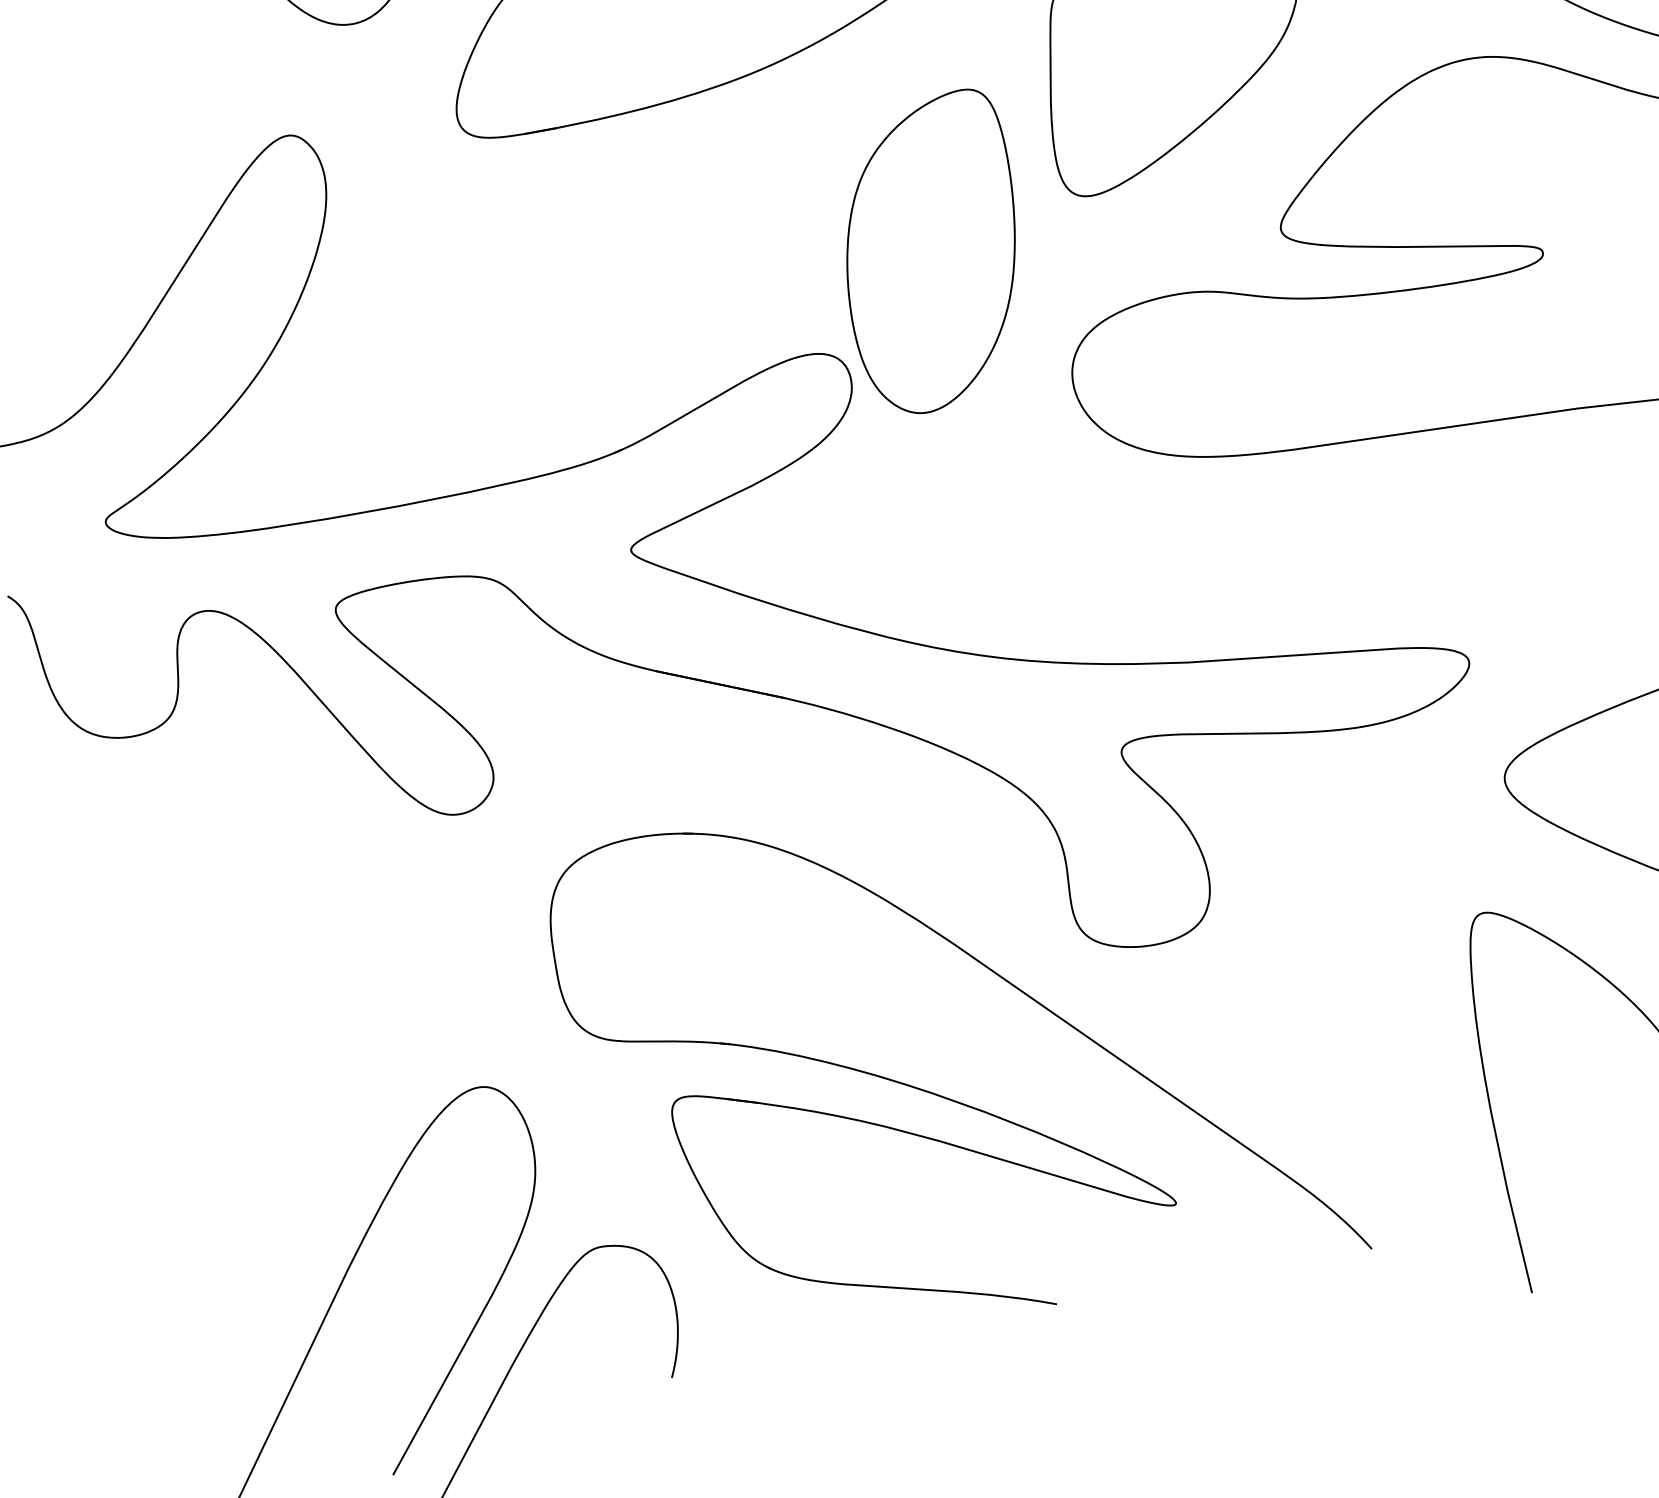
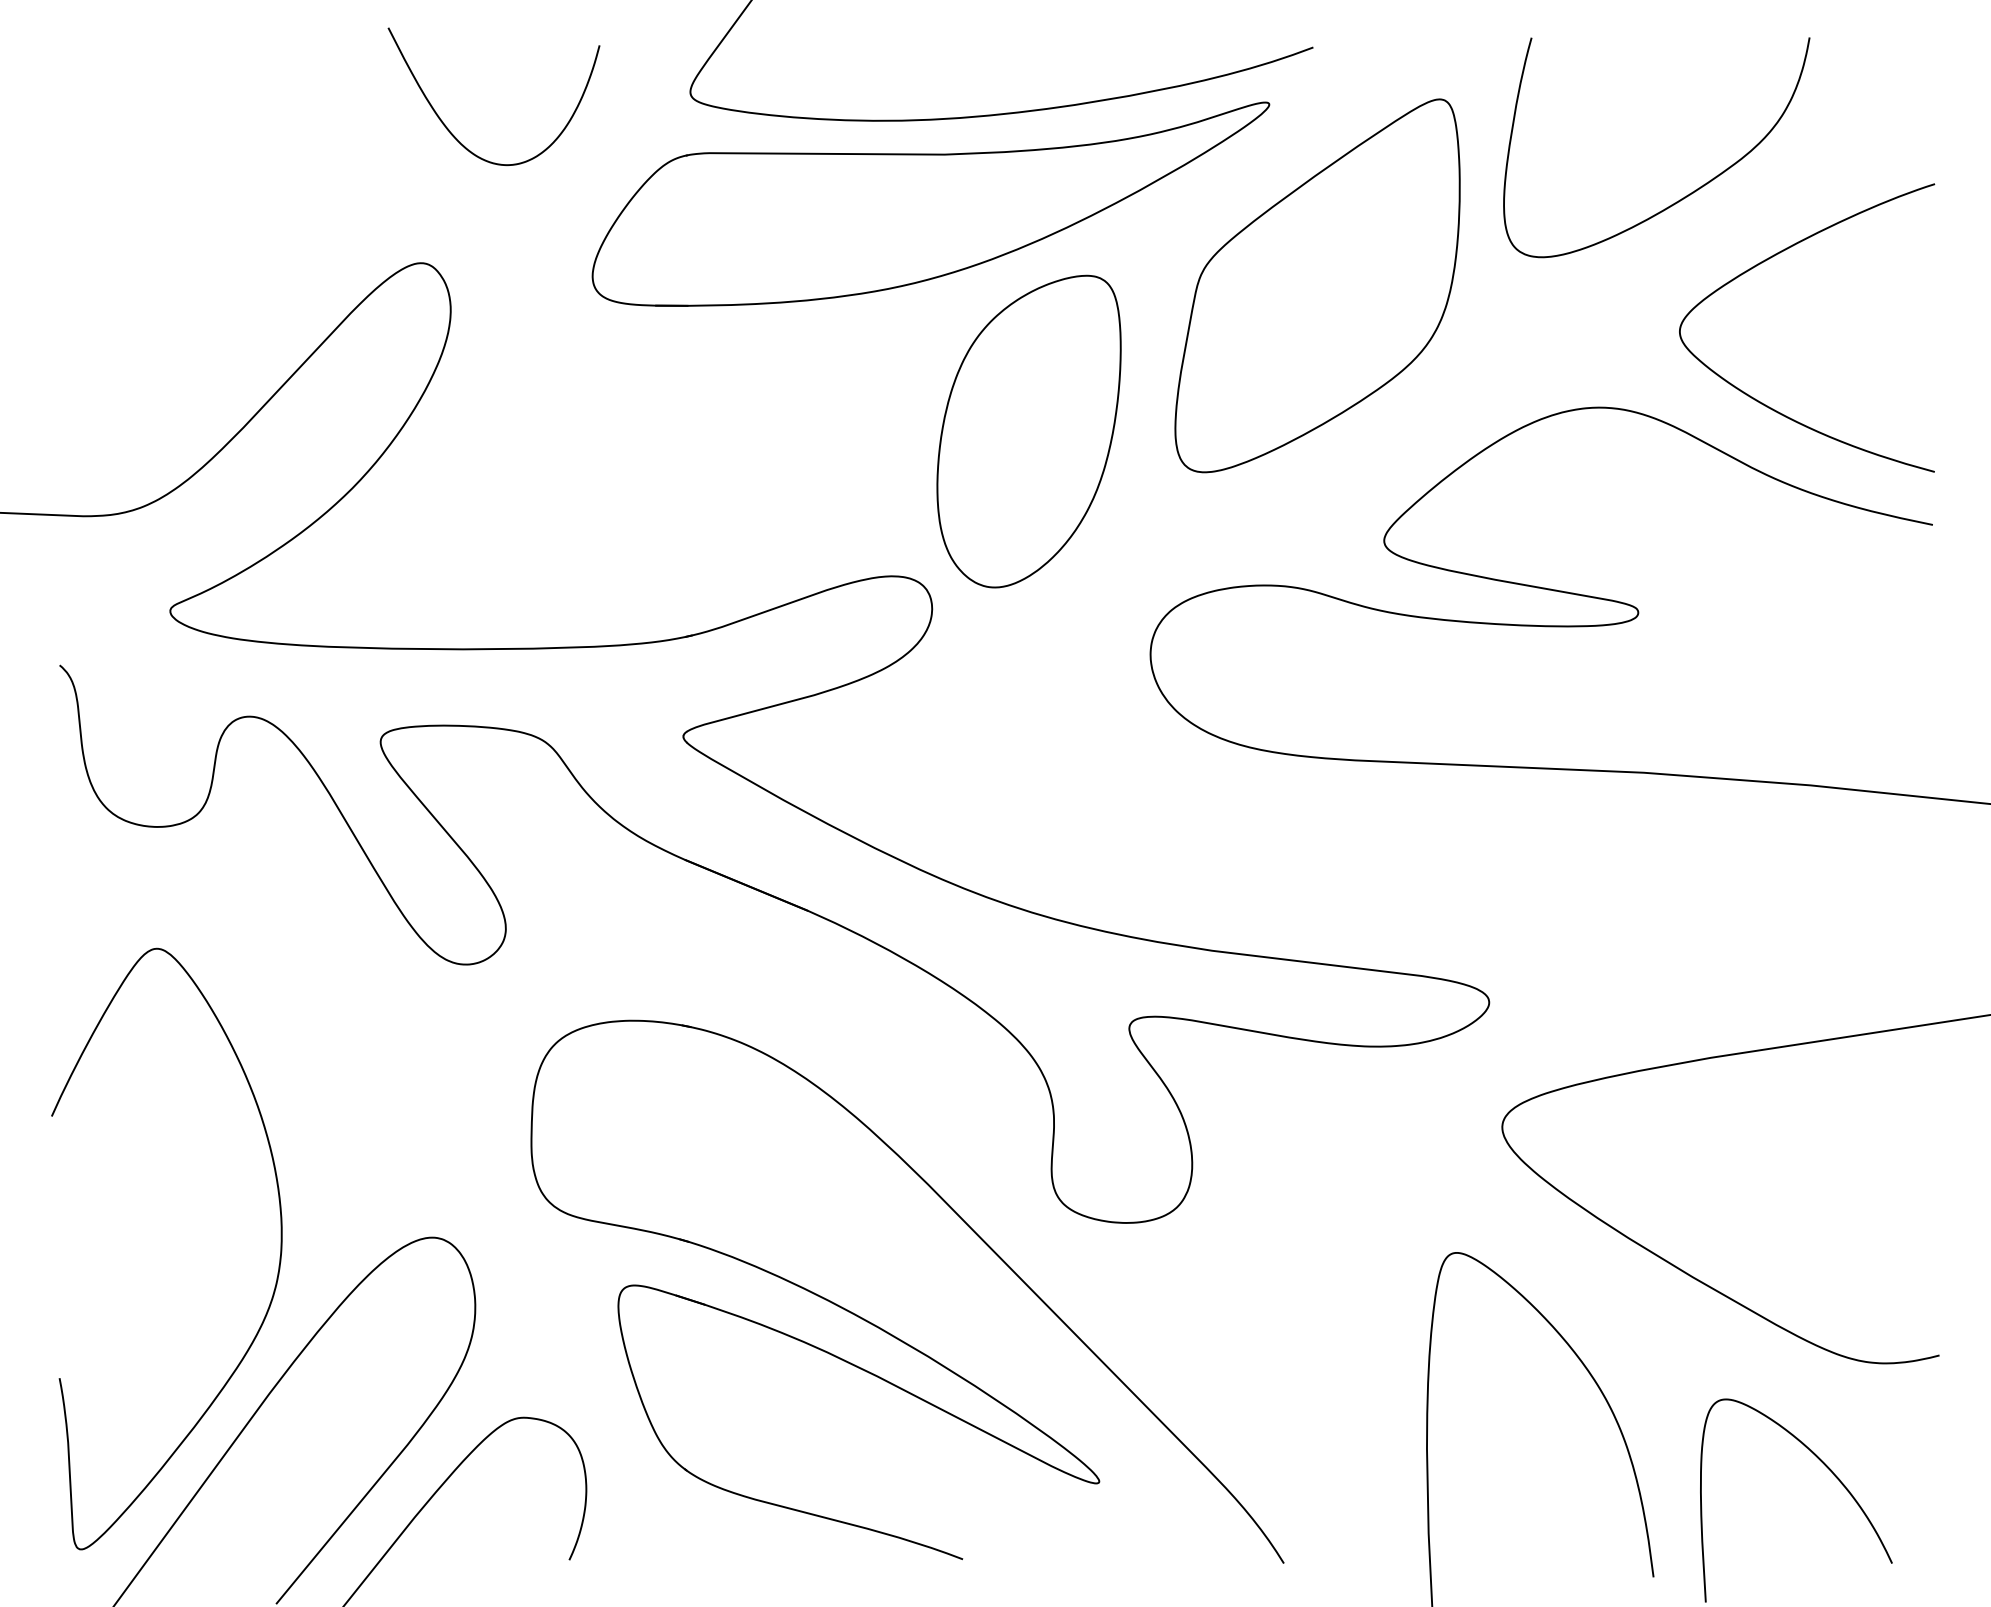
part: (931, 253) -> (1028, 431), moved
curve: (332, 1134) -> (279, 1256), added

